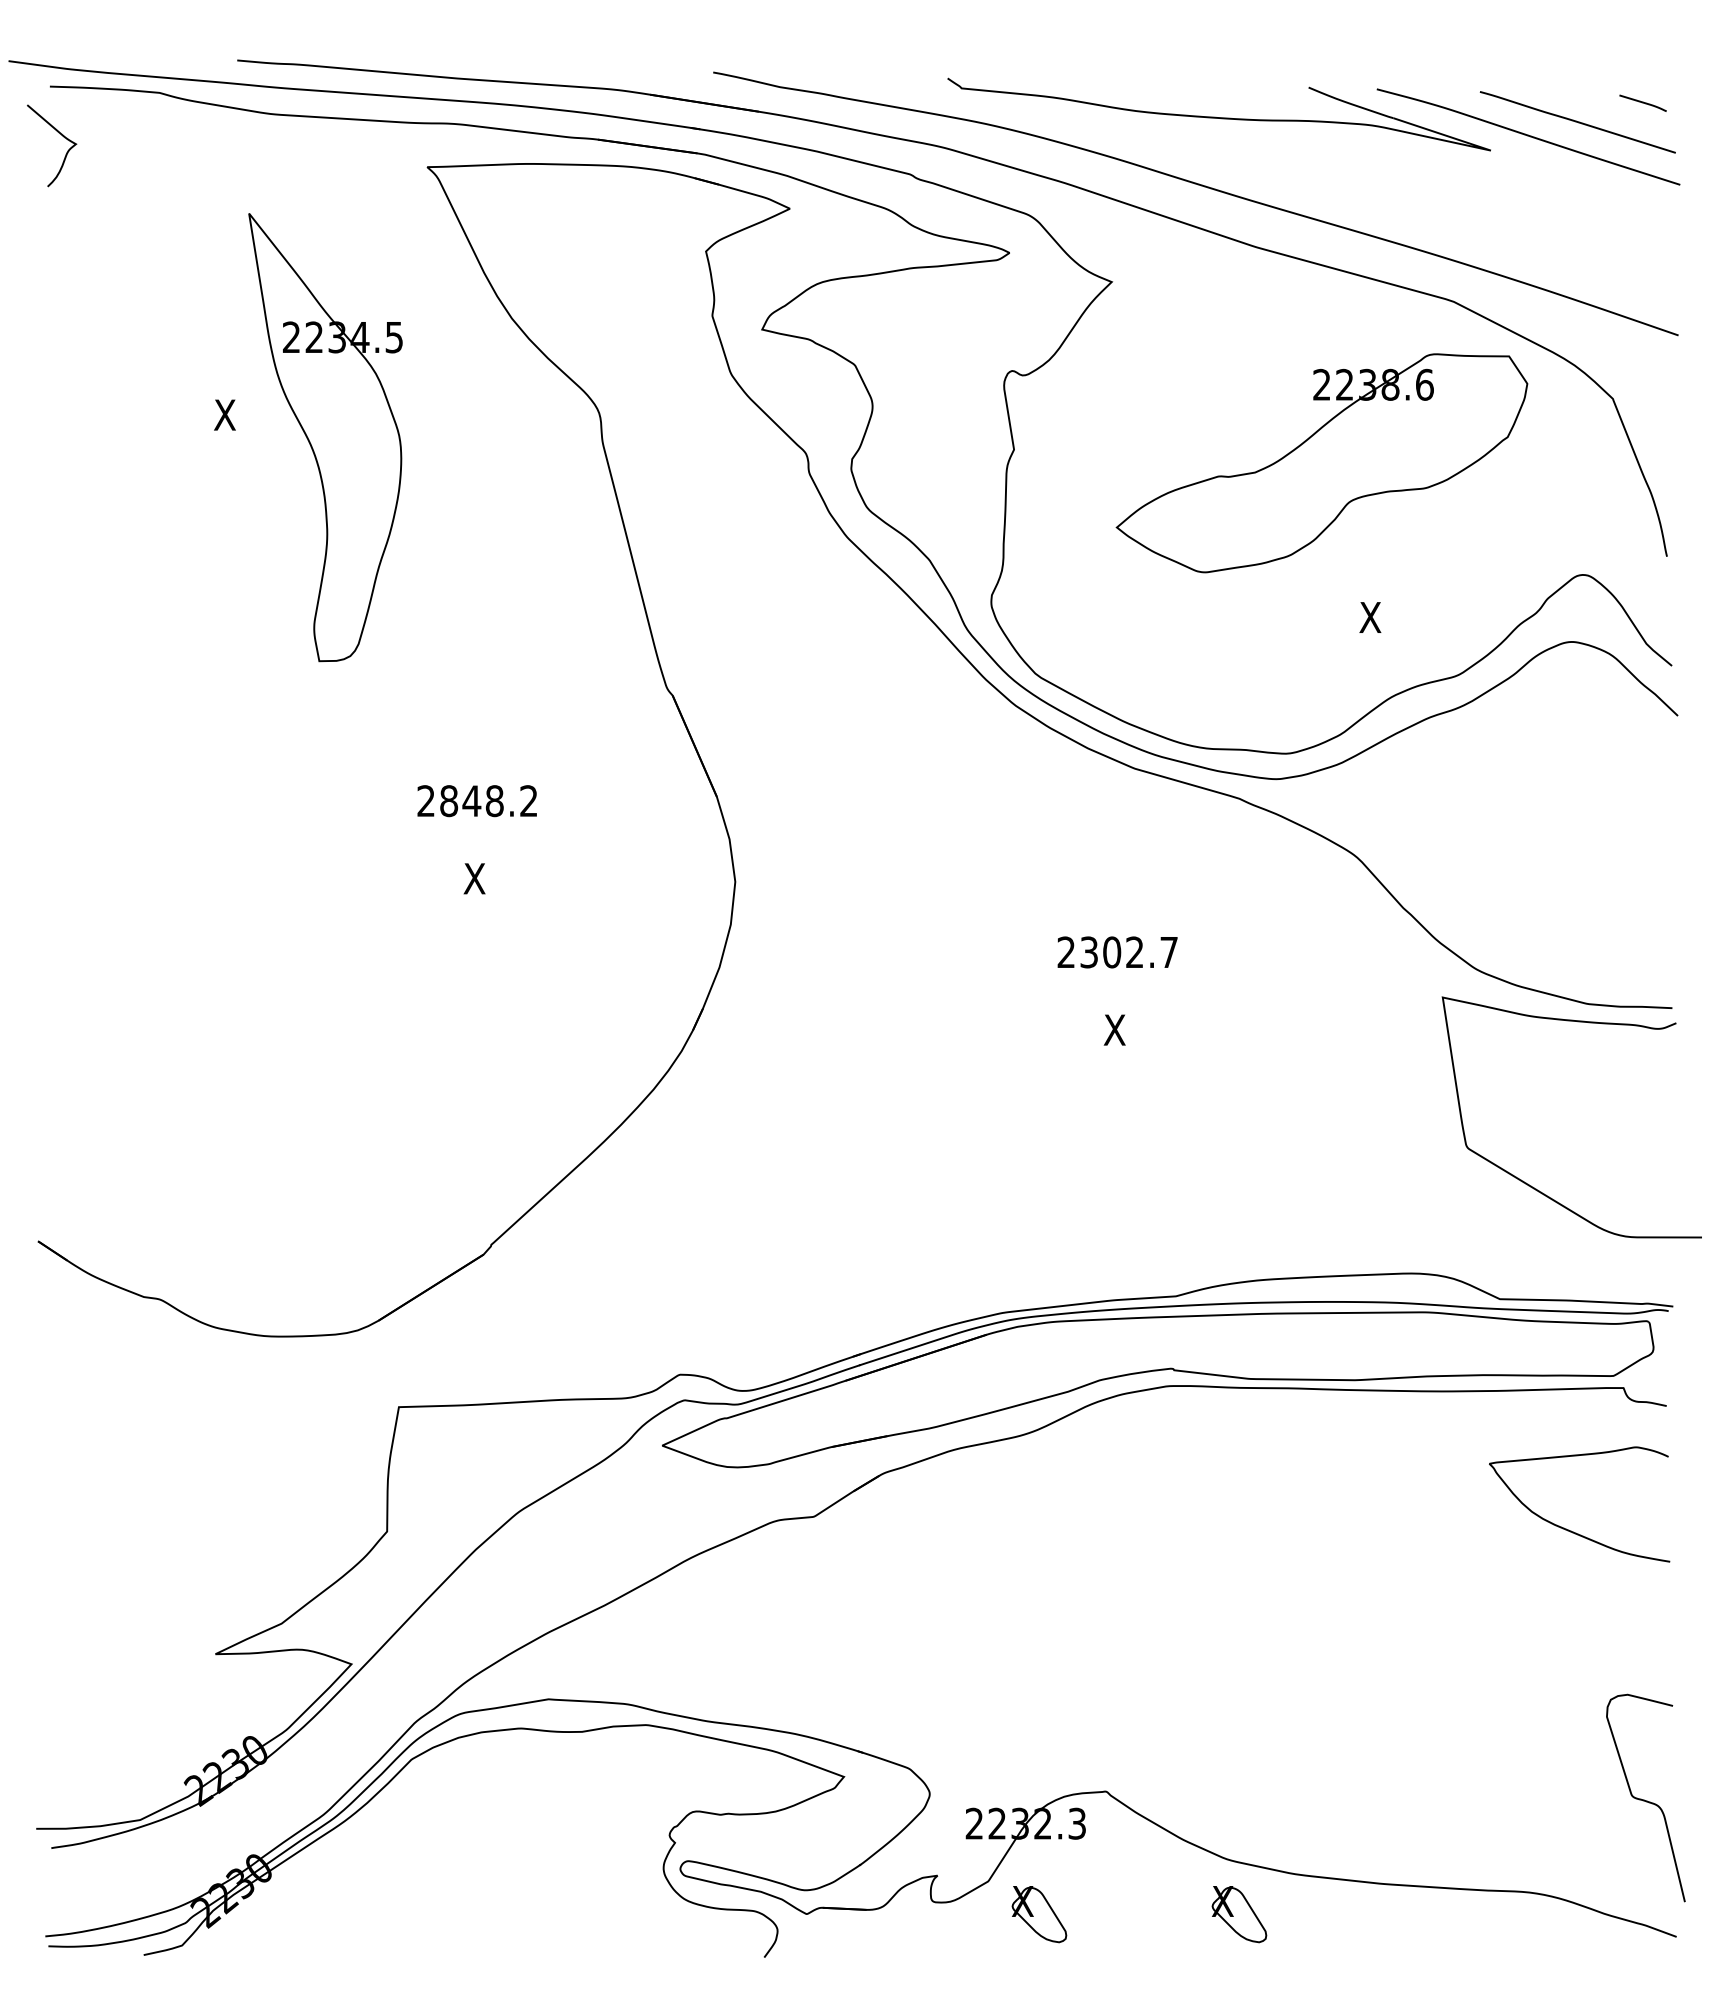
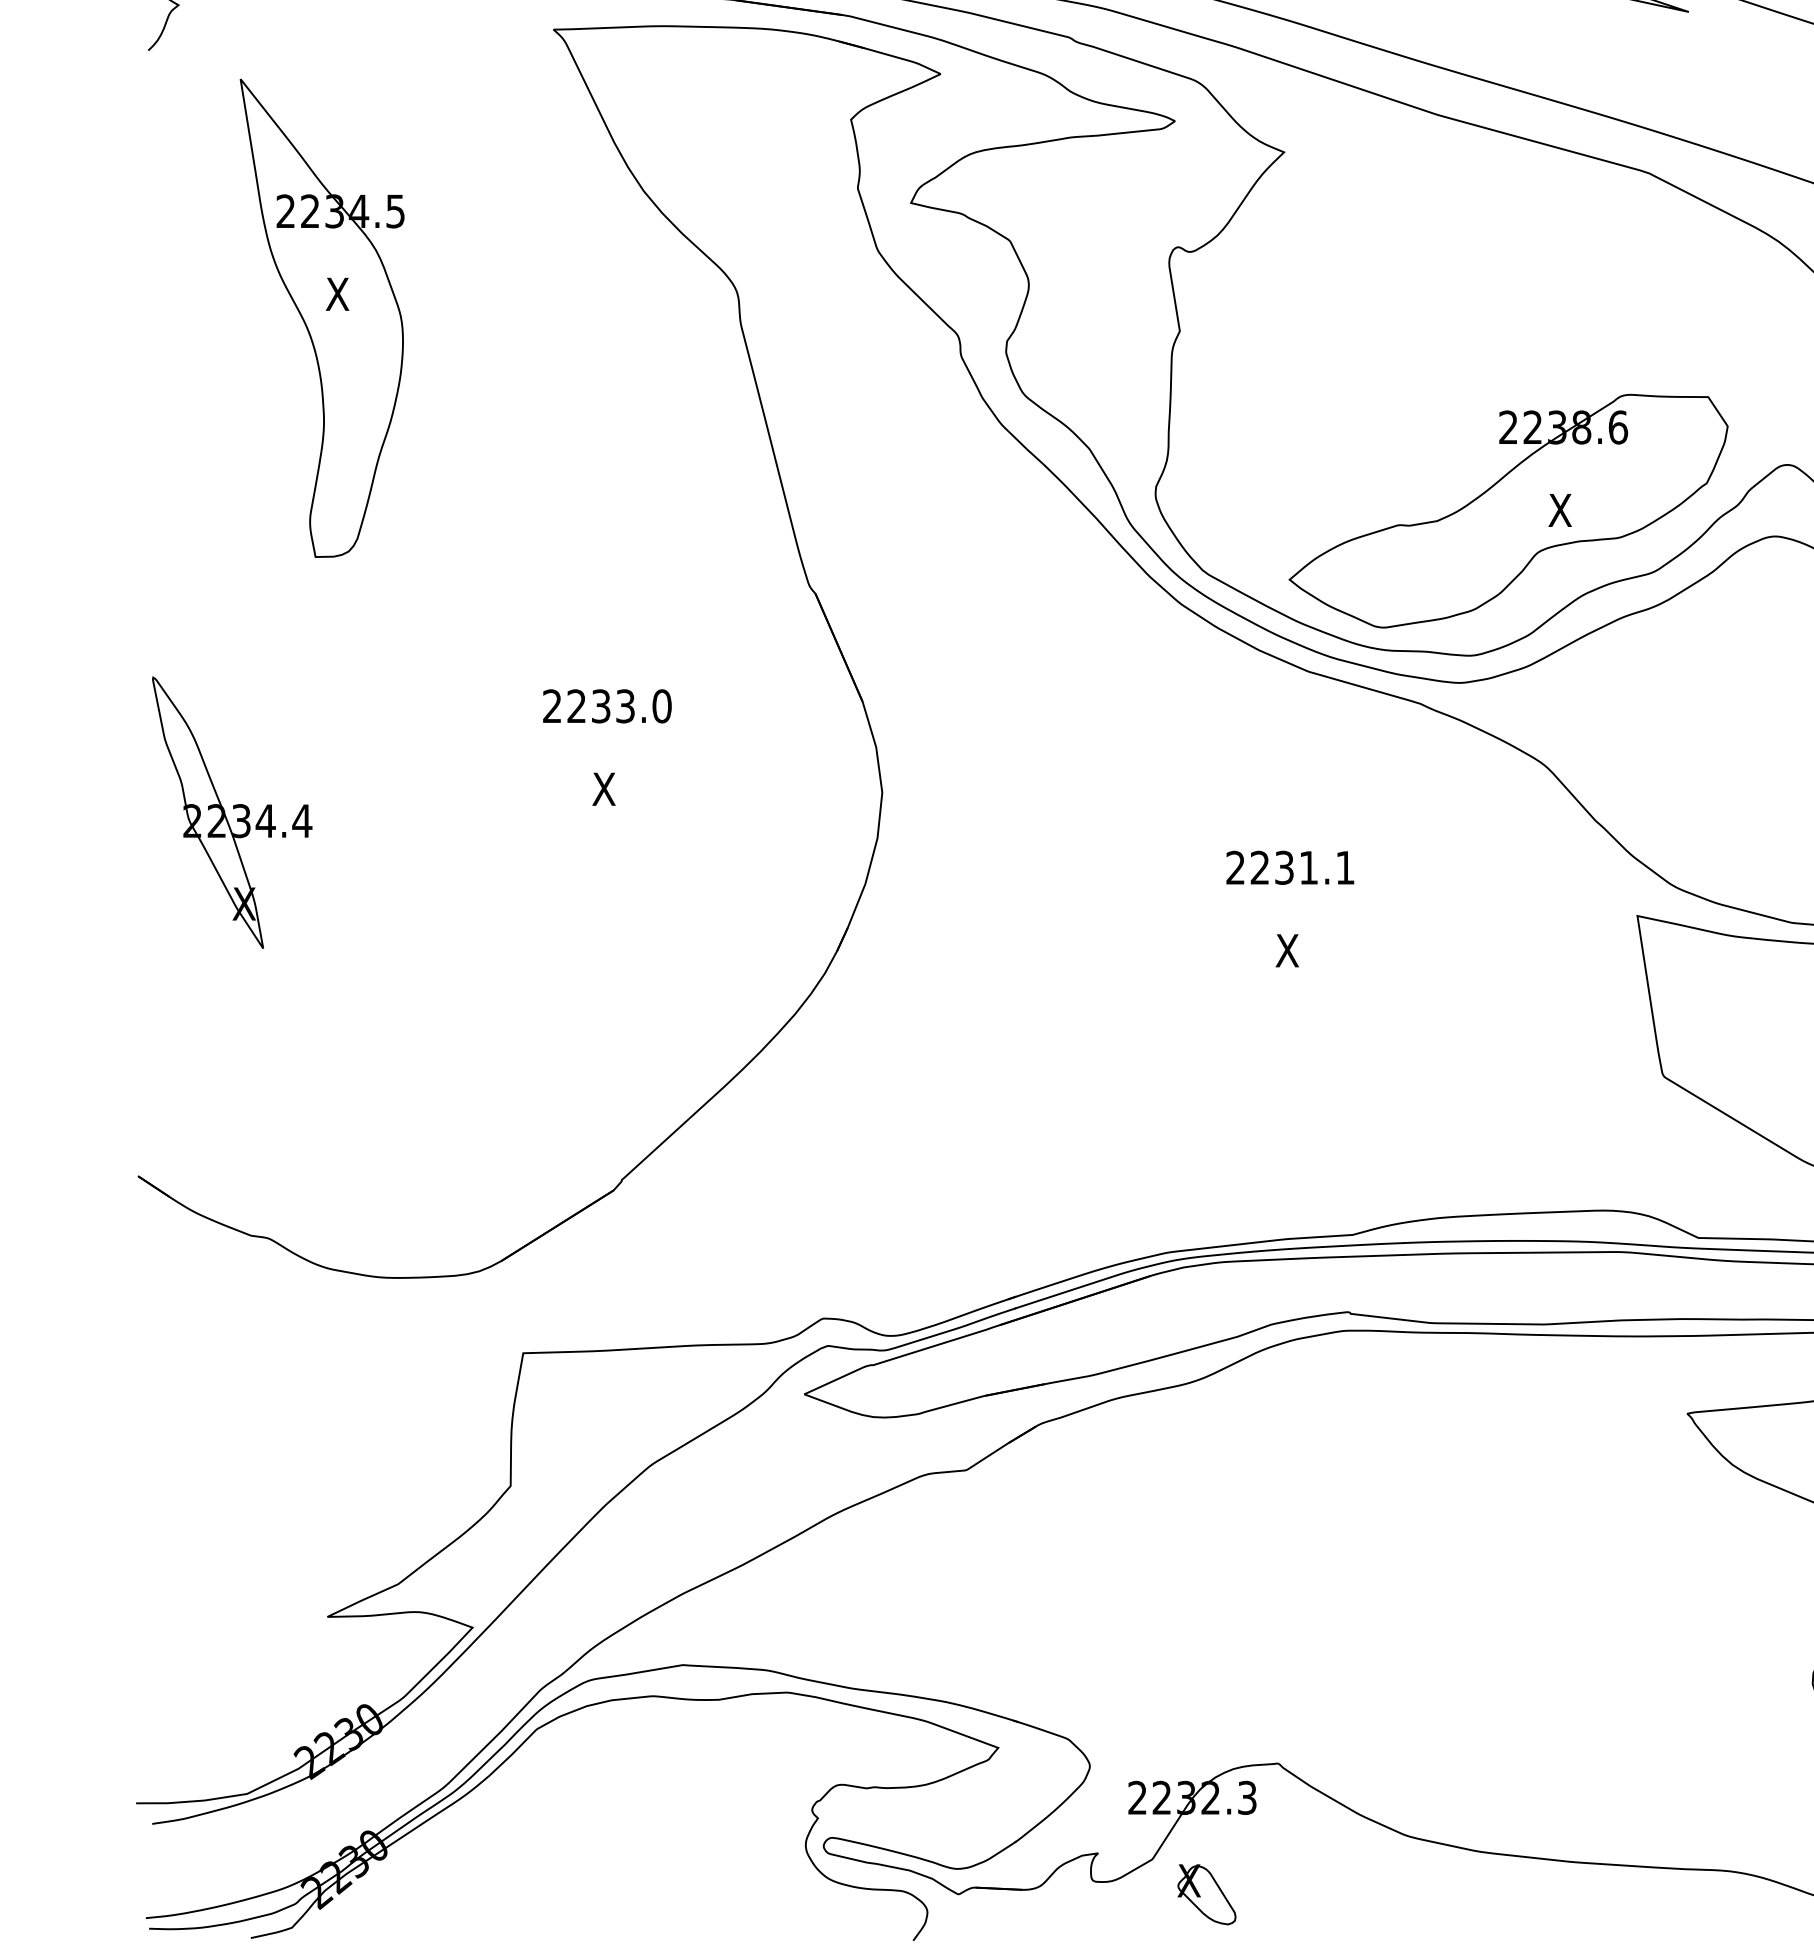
part: (325, 437) -> (322, 318), moved
part: (1321, 463) -> (1508, 511), moved
text: (489, 801) -> (619, 706), 2848.2 -> 2233.0
part: (126, 900) -> (232, 812), added
text: (1128, 952) -> (1302, 867), 2302.7 -> 2231.1
part: (1239, 1914) -> (1420, 1894), removed

